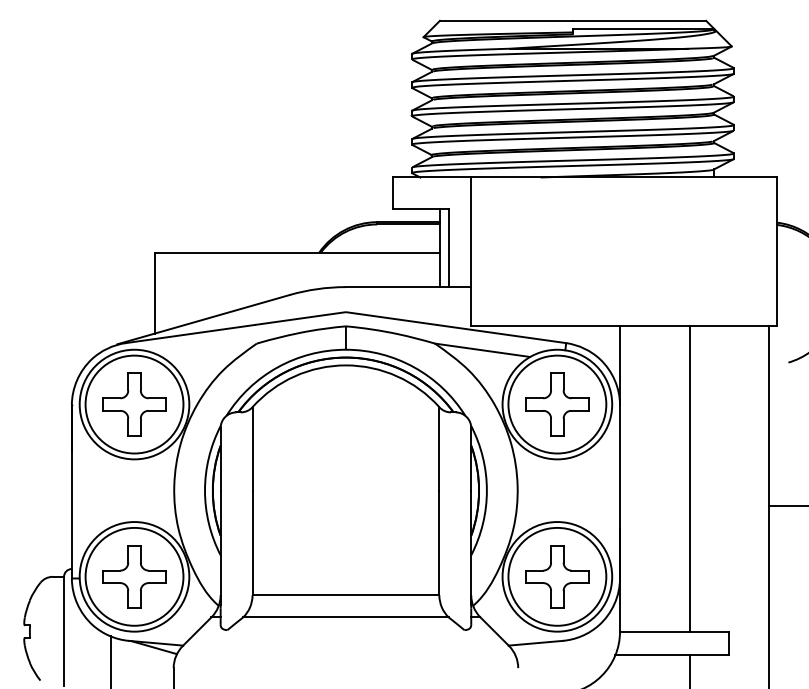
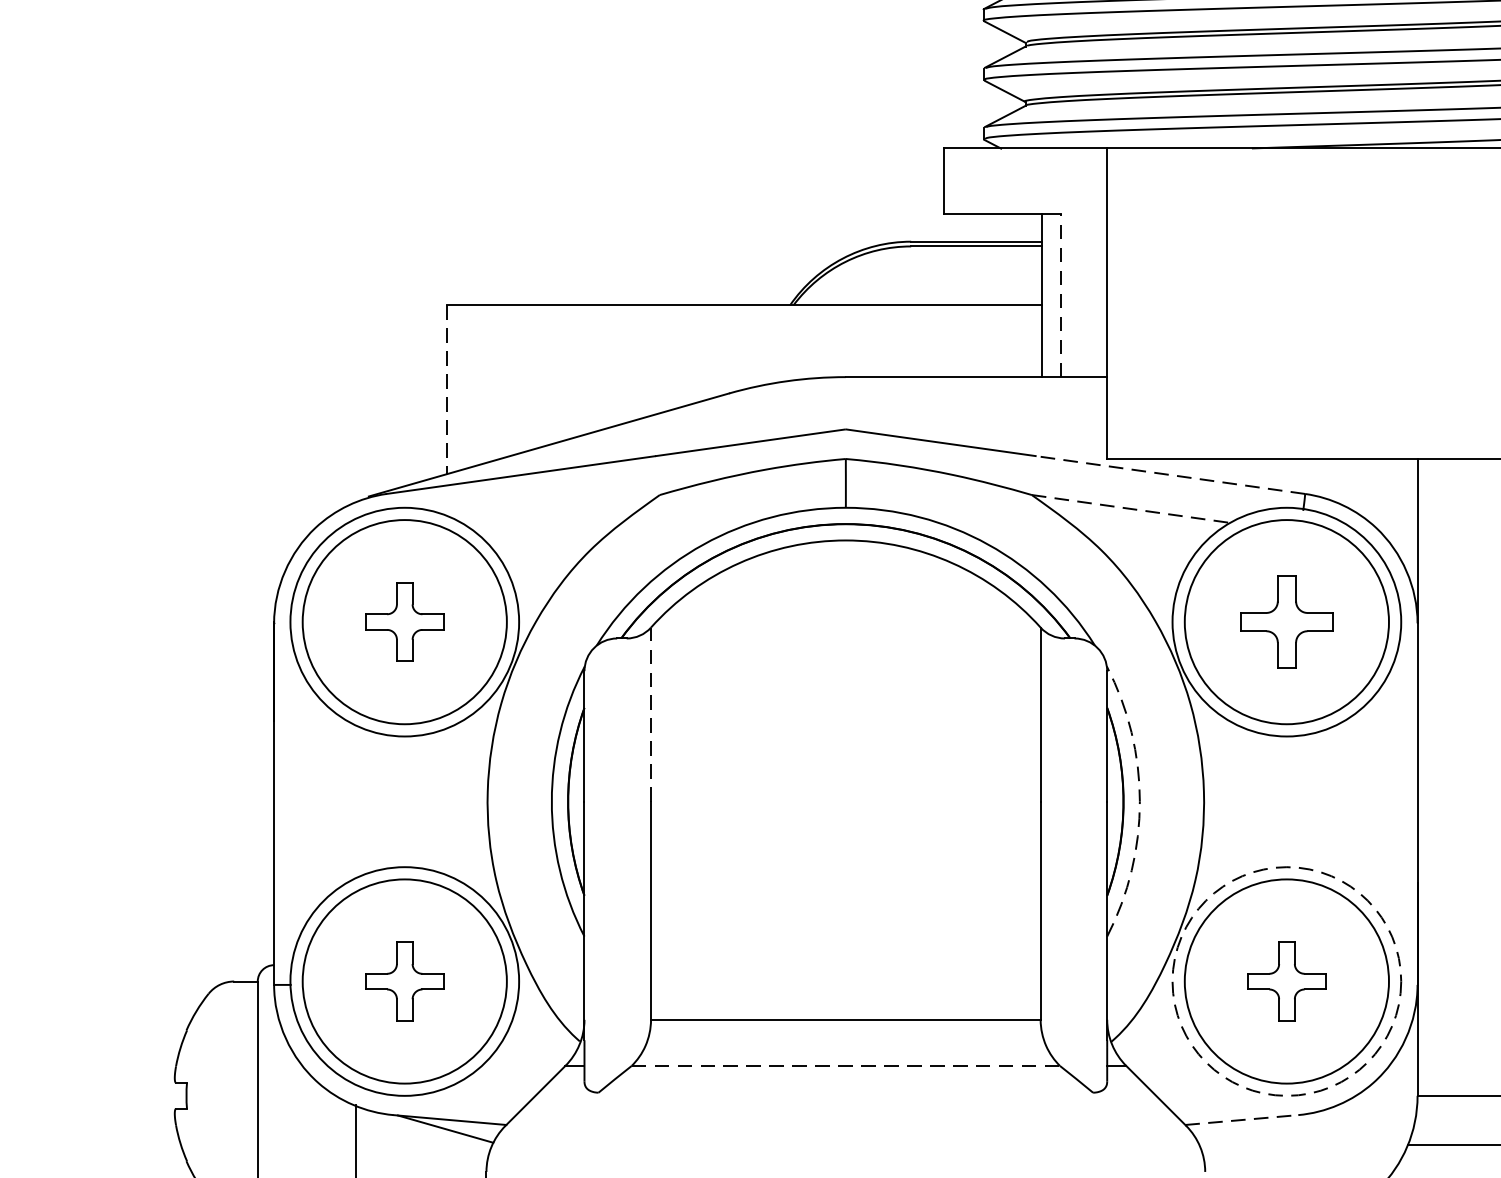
line: (449, 247) -> (1061, 294), solid -> dashed
line: (154, 293) -> (446, 390), solid -> dashed
line: (501, 334) -> (1170, 475), solid -> dashed
line: (482, 350) -> (1130, 509), solid -> dashed
part: (134, 404) -> (404, 622), size x0.6
part: (557, 404) -> (1287, 622), size x0.7
line: (252, 448) -> (650, 713), solid -> dashed
arc: (486, 490) -> (1139, 801), solid -> dashed
part: (134, 576) -> (404, 980), size x0.6
circle: (557, 576) -> (1287, 980), solid -> dashed
part: (557, 576) -> (1287, 980), size x0.6
line: (345, 617) -> (844, 1066), solid -> dashed
line: (536, 643) -> (1243, 1120), solid -> dashed

